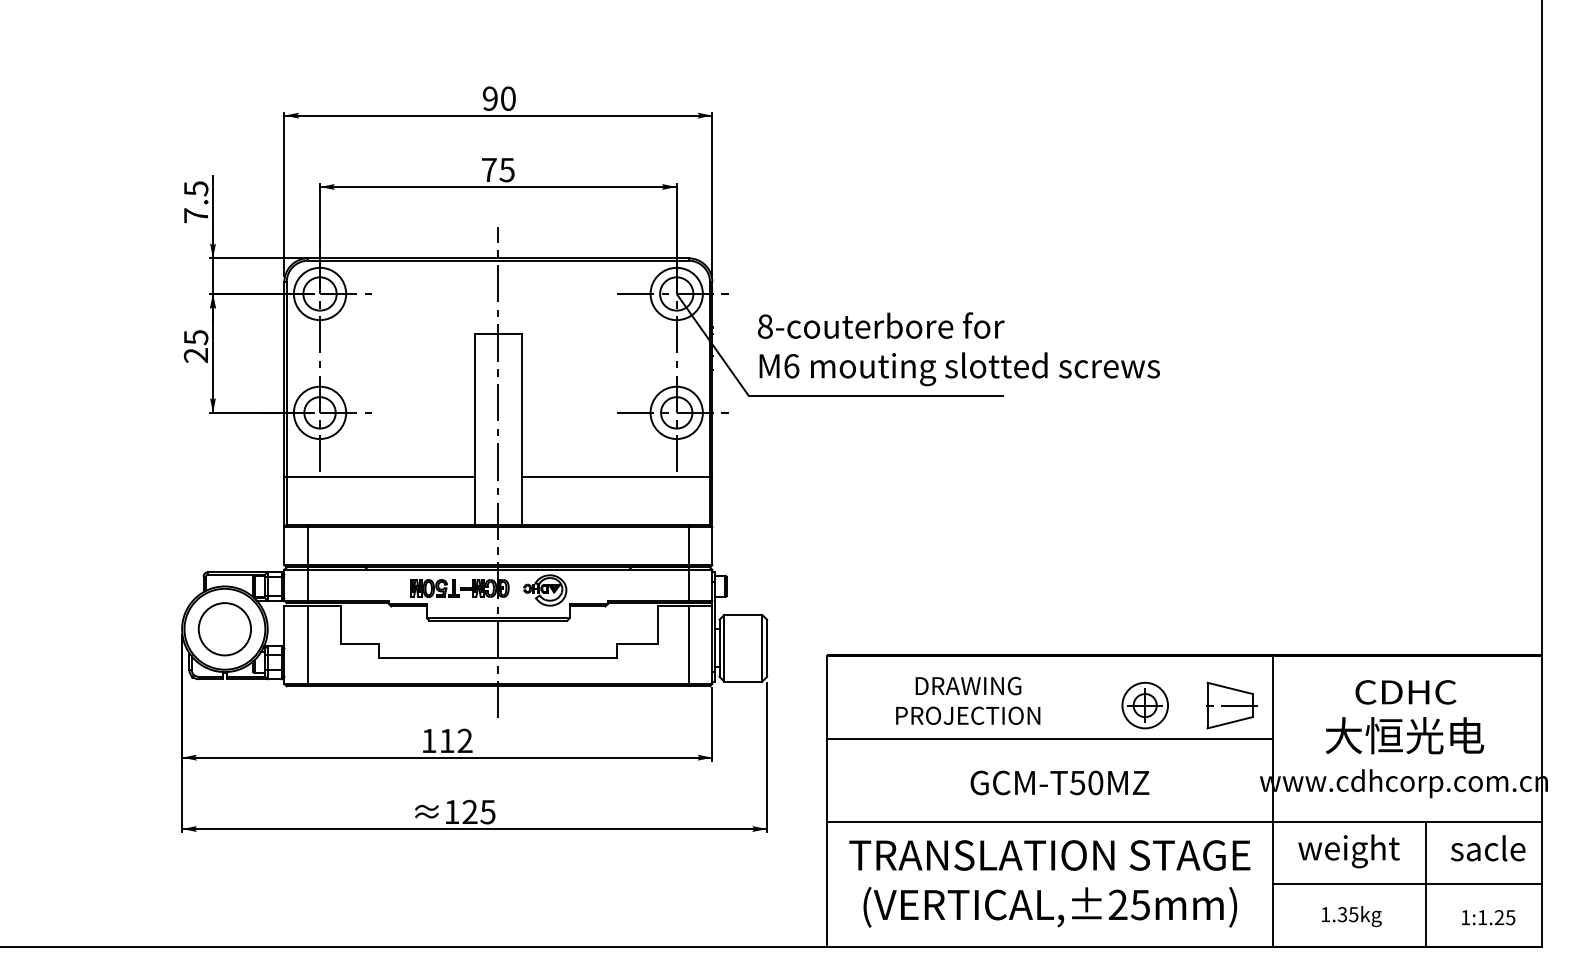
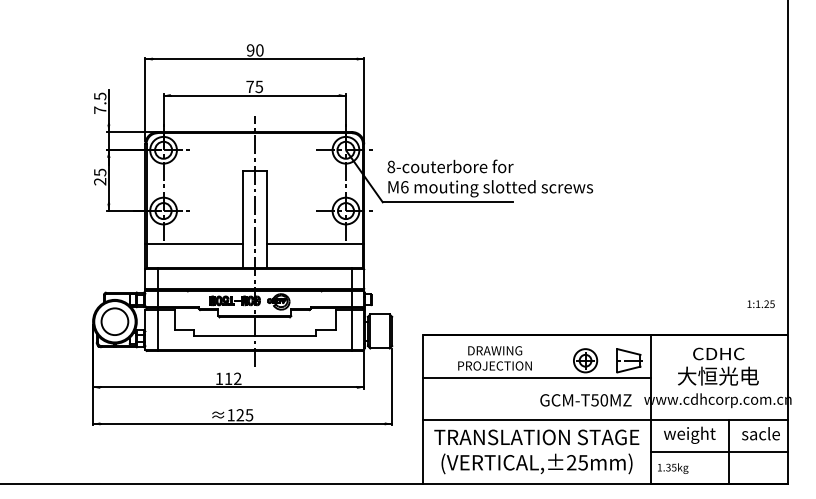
text: (1059, 783) -> (585, 400), moved
text: (1352, 916) -> (673, 468), moved
text: (1487, 918) -> (760, 304), moved

